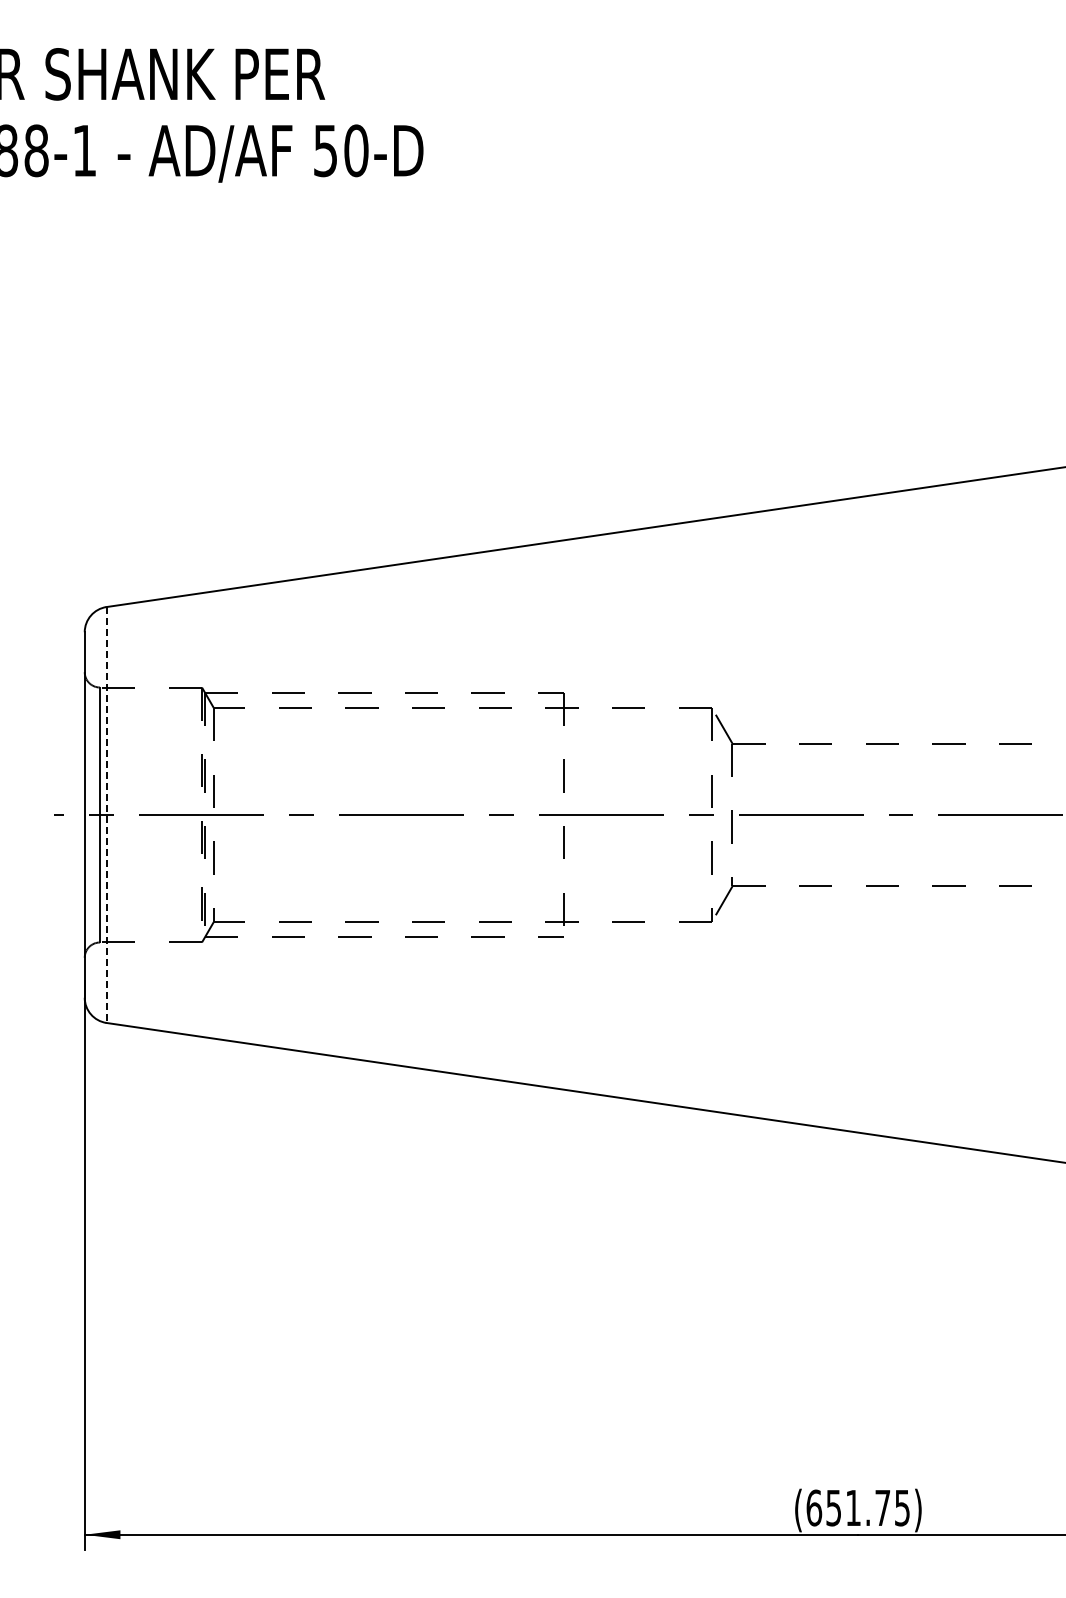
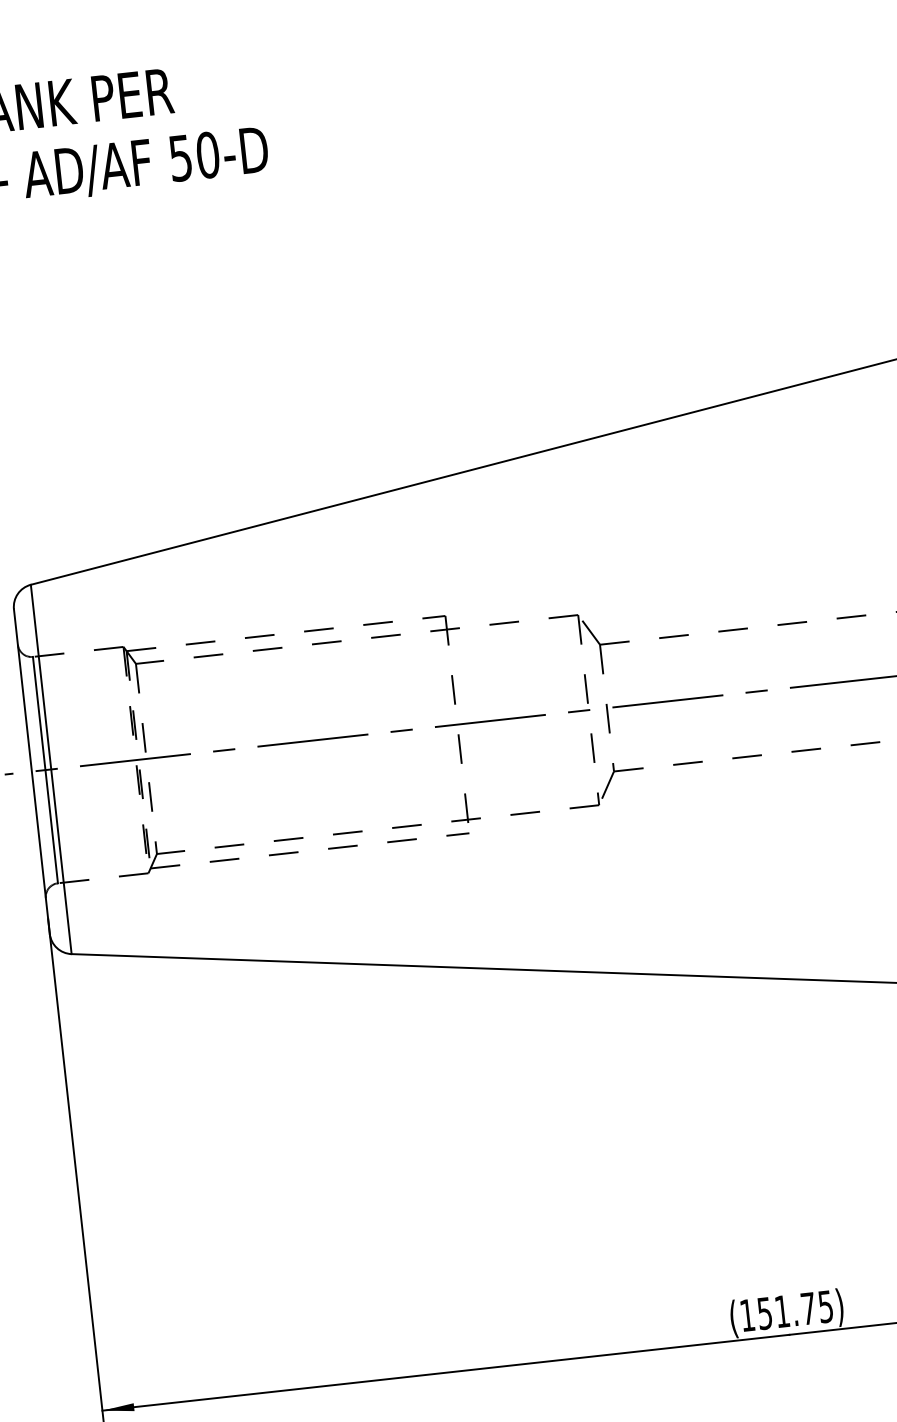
line: (106, 815) -> (51, 769), dashed -> solid
text: (814, 1507) -> (747, 1314), (651.75) -> (151.75)

